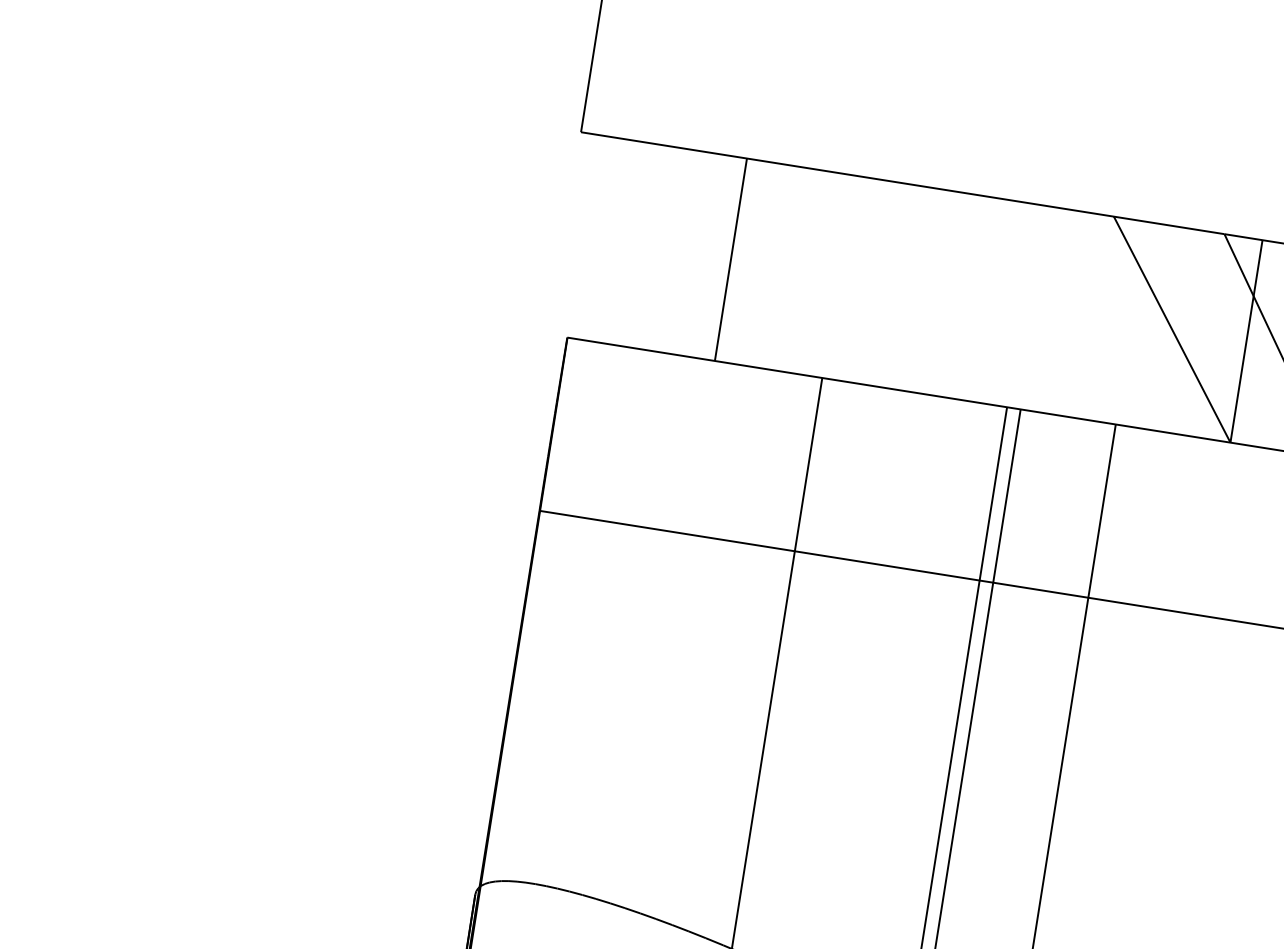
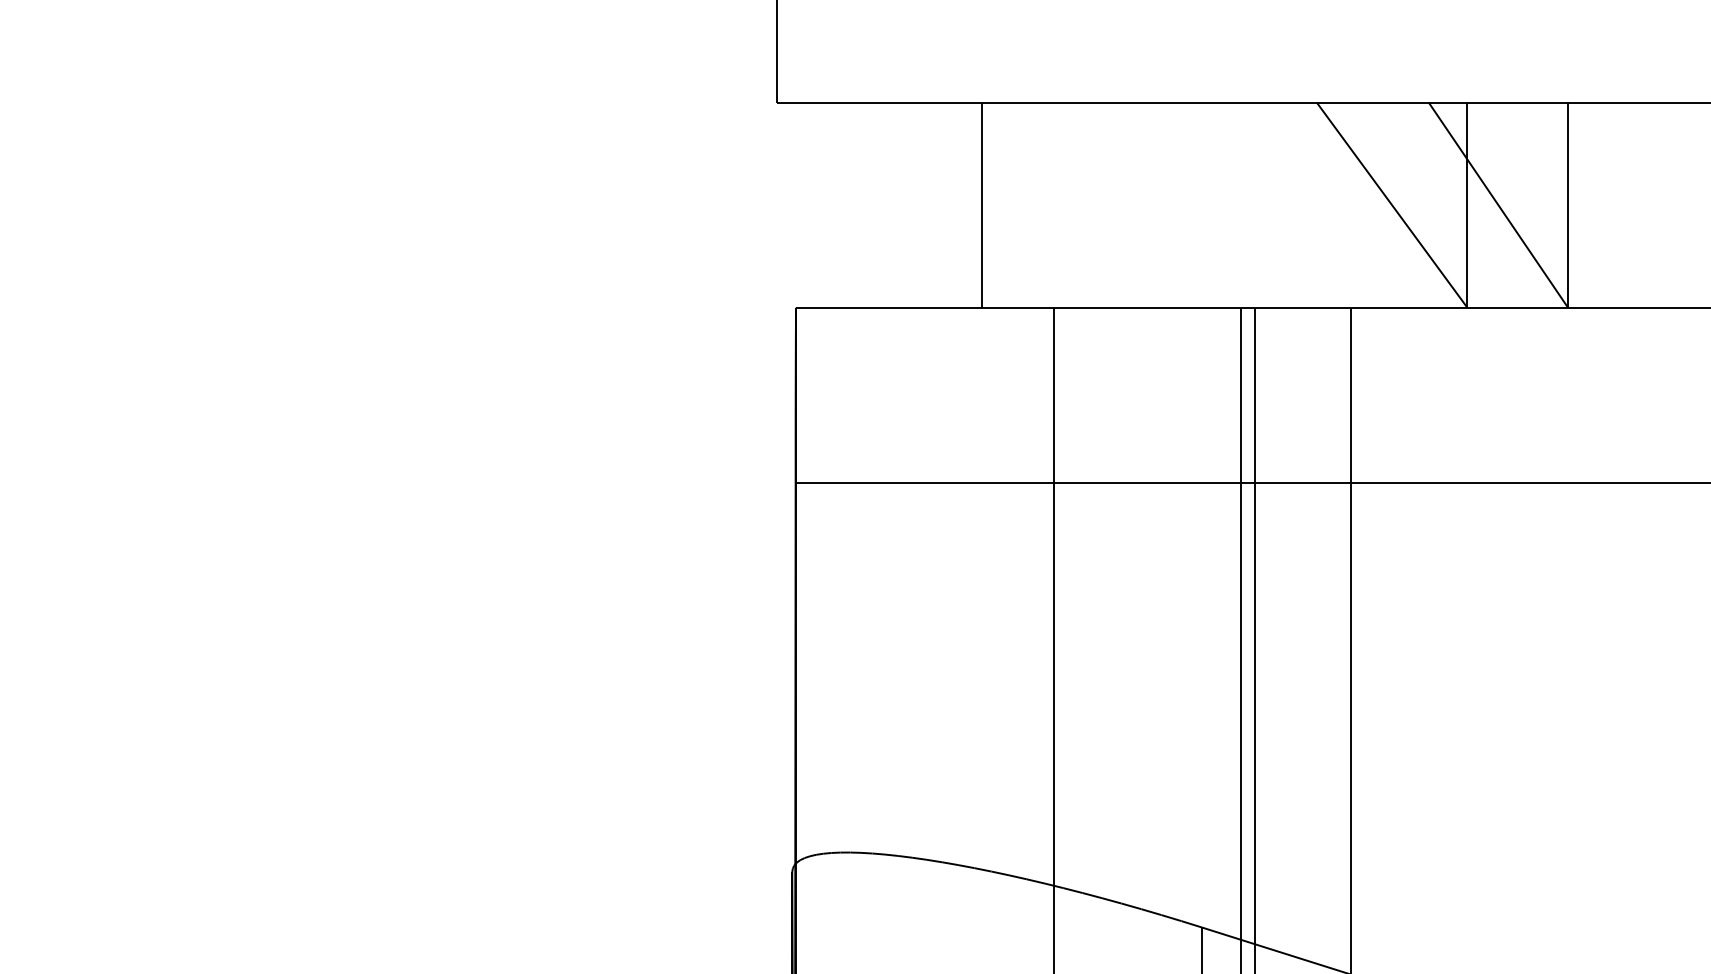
line: (731, 258) -> (982, 204), moved

